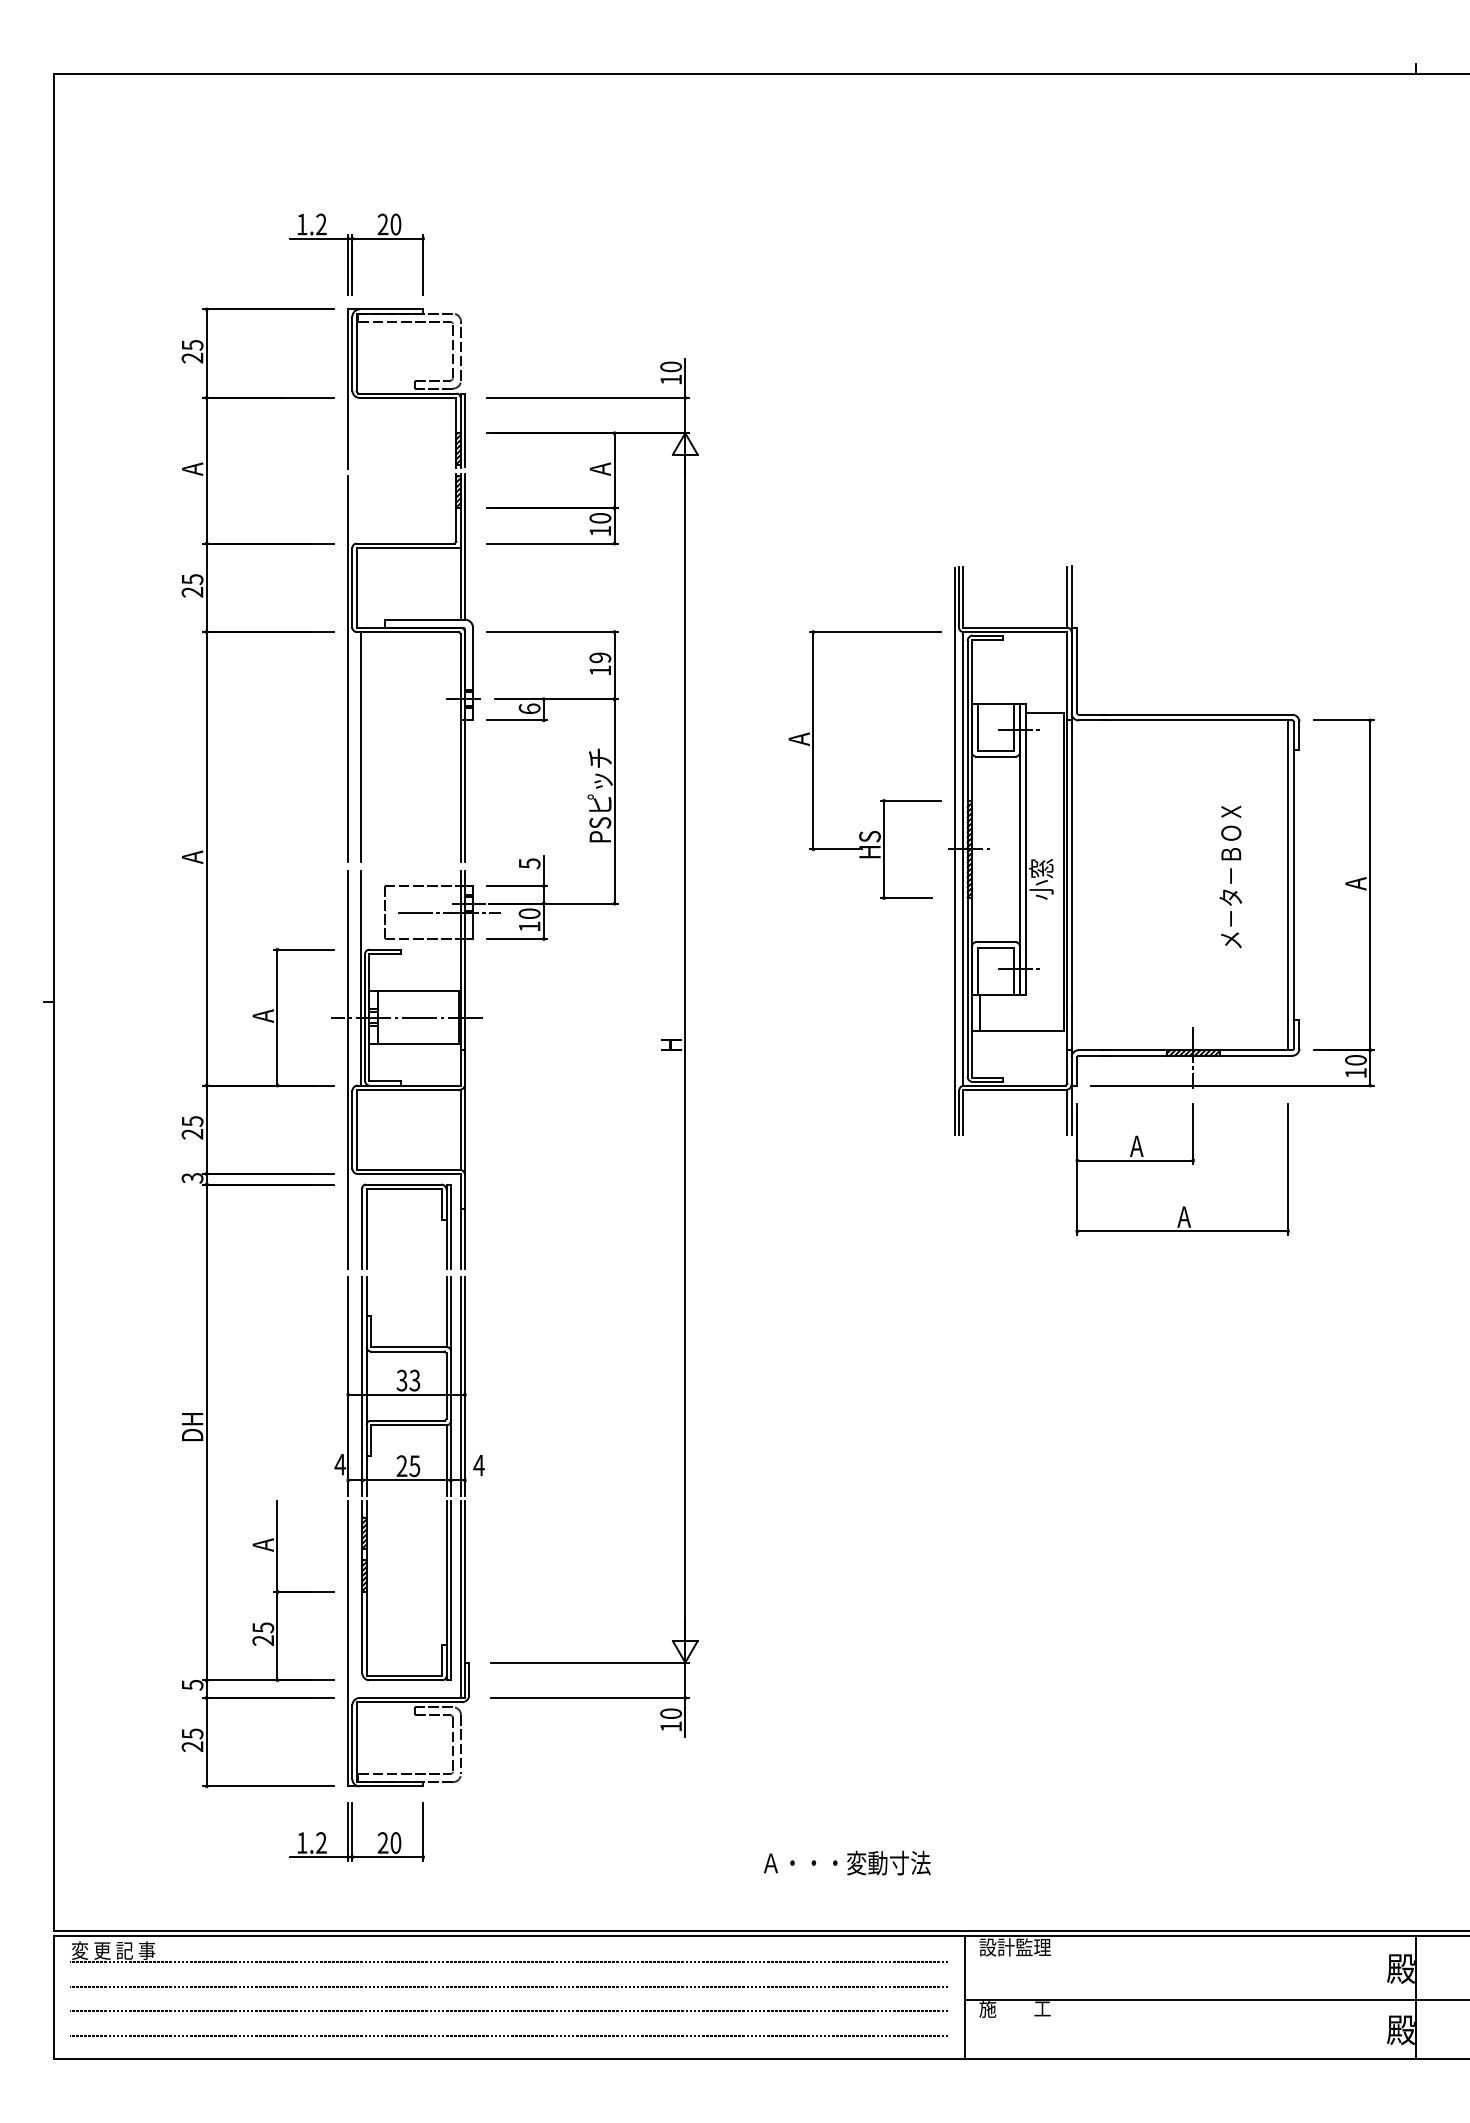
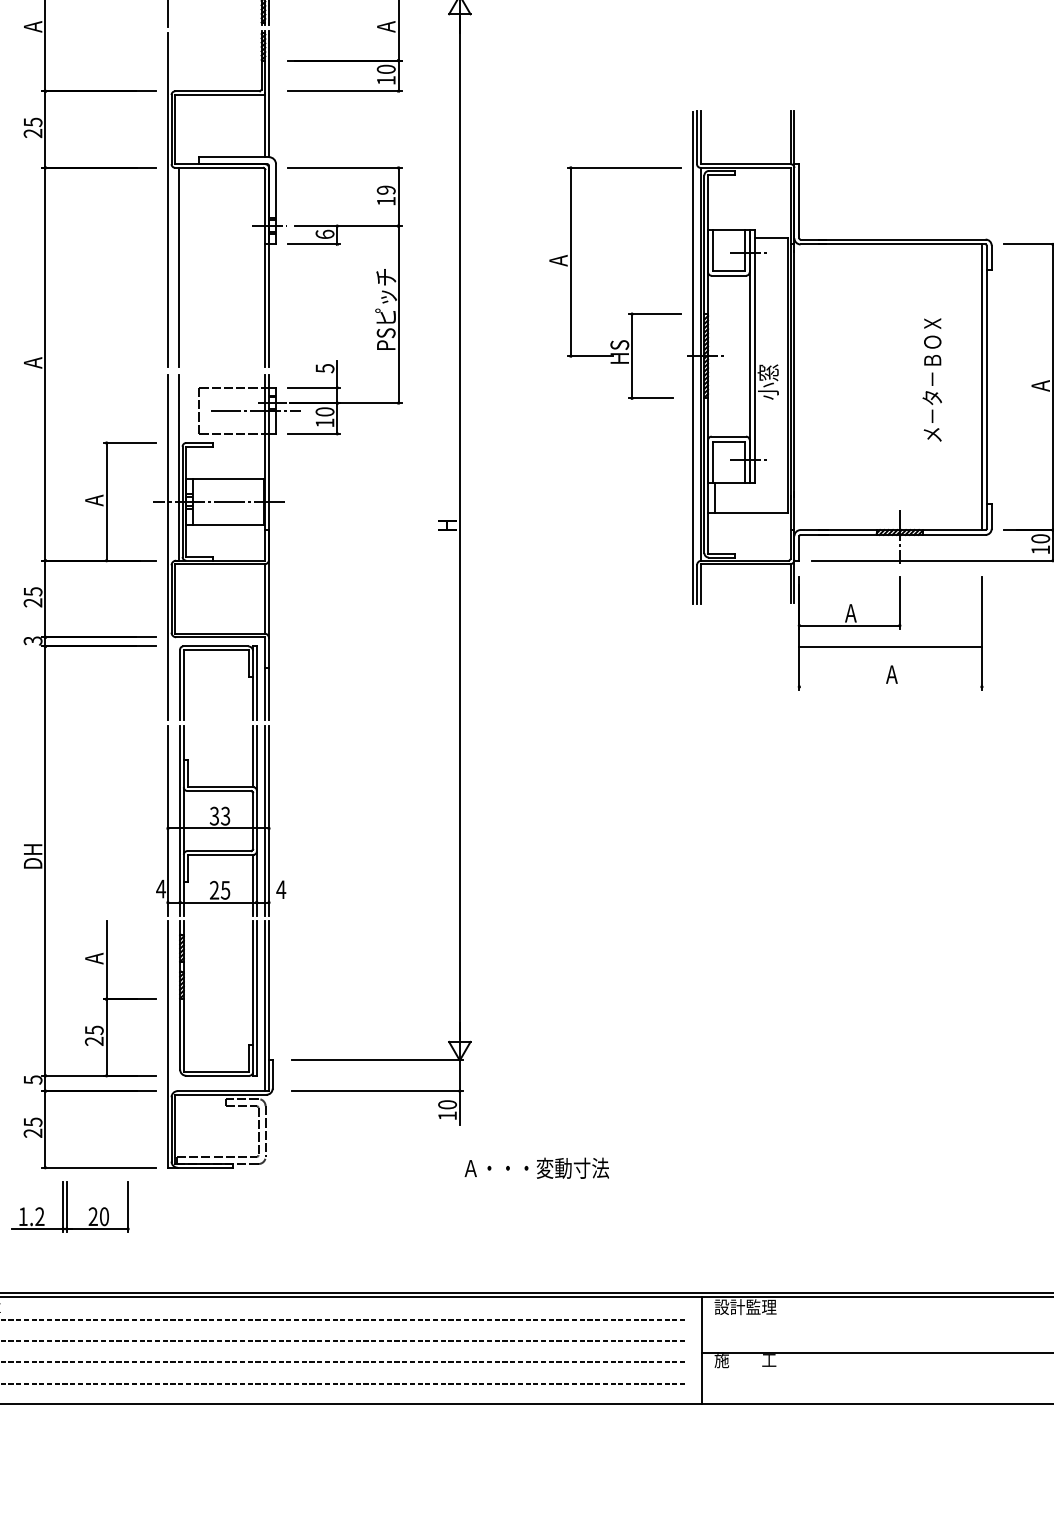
line: (1182, 1231) -> (890, 647), moved
part: (356, 1831) -> (70, 1206), moved
text: (847, 1862) -> (537, 1167), moved

